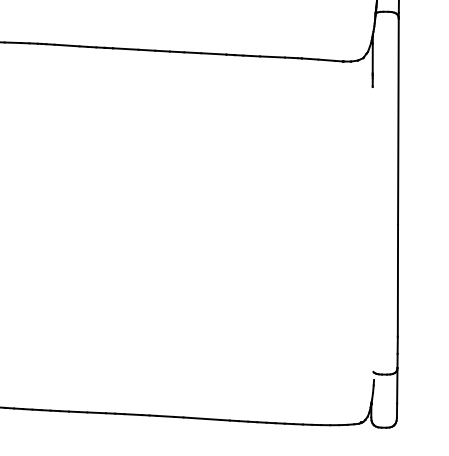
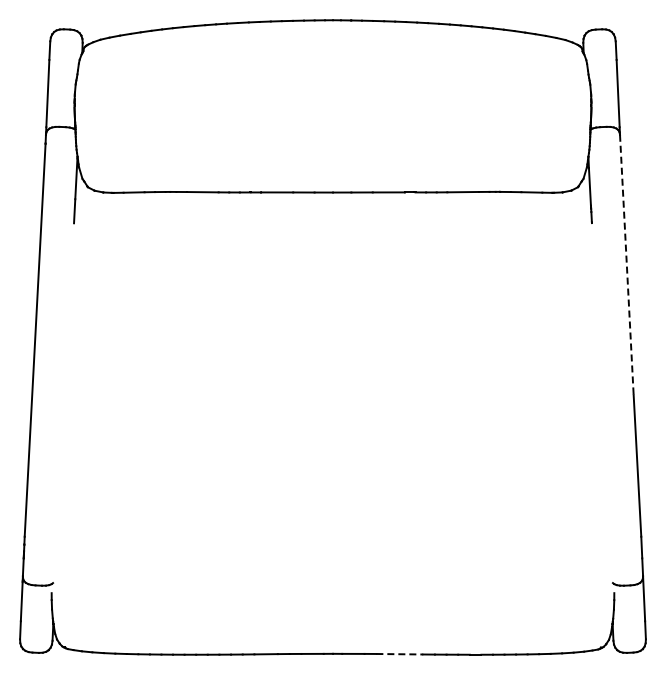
line: (398, 122) -> (626, 265), solid -> dashed
line: (202, 418) -> (400, 654), solid -> dashed

